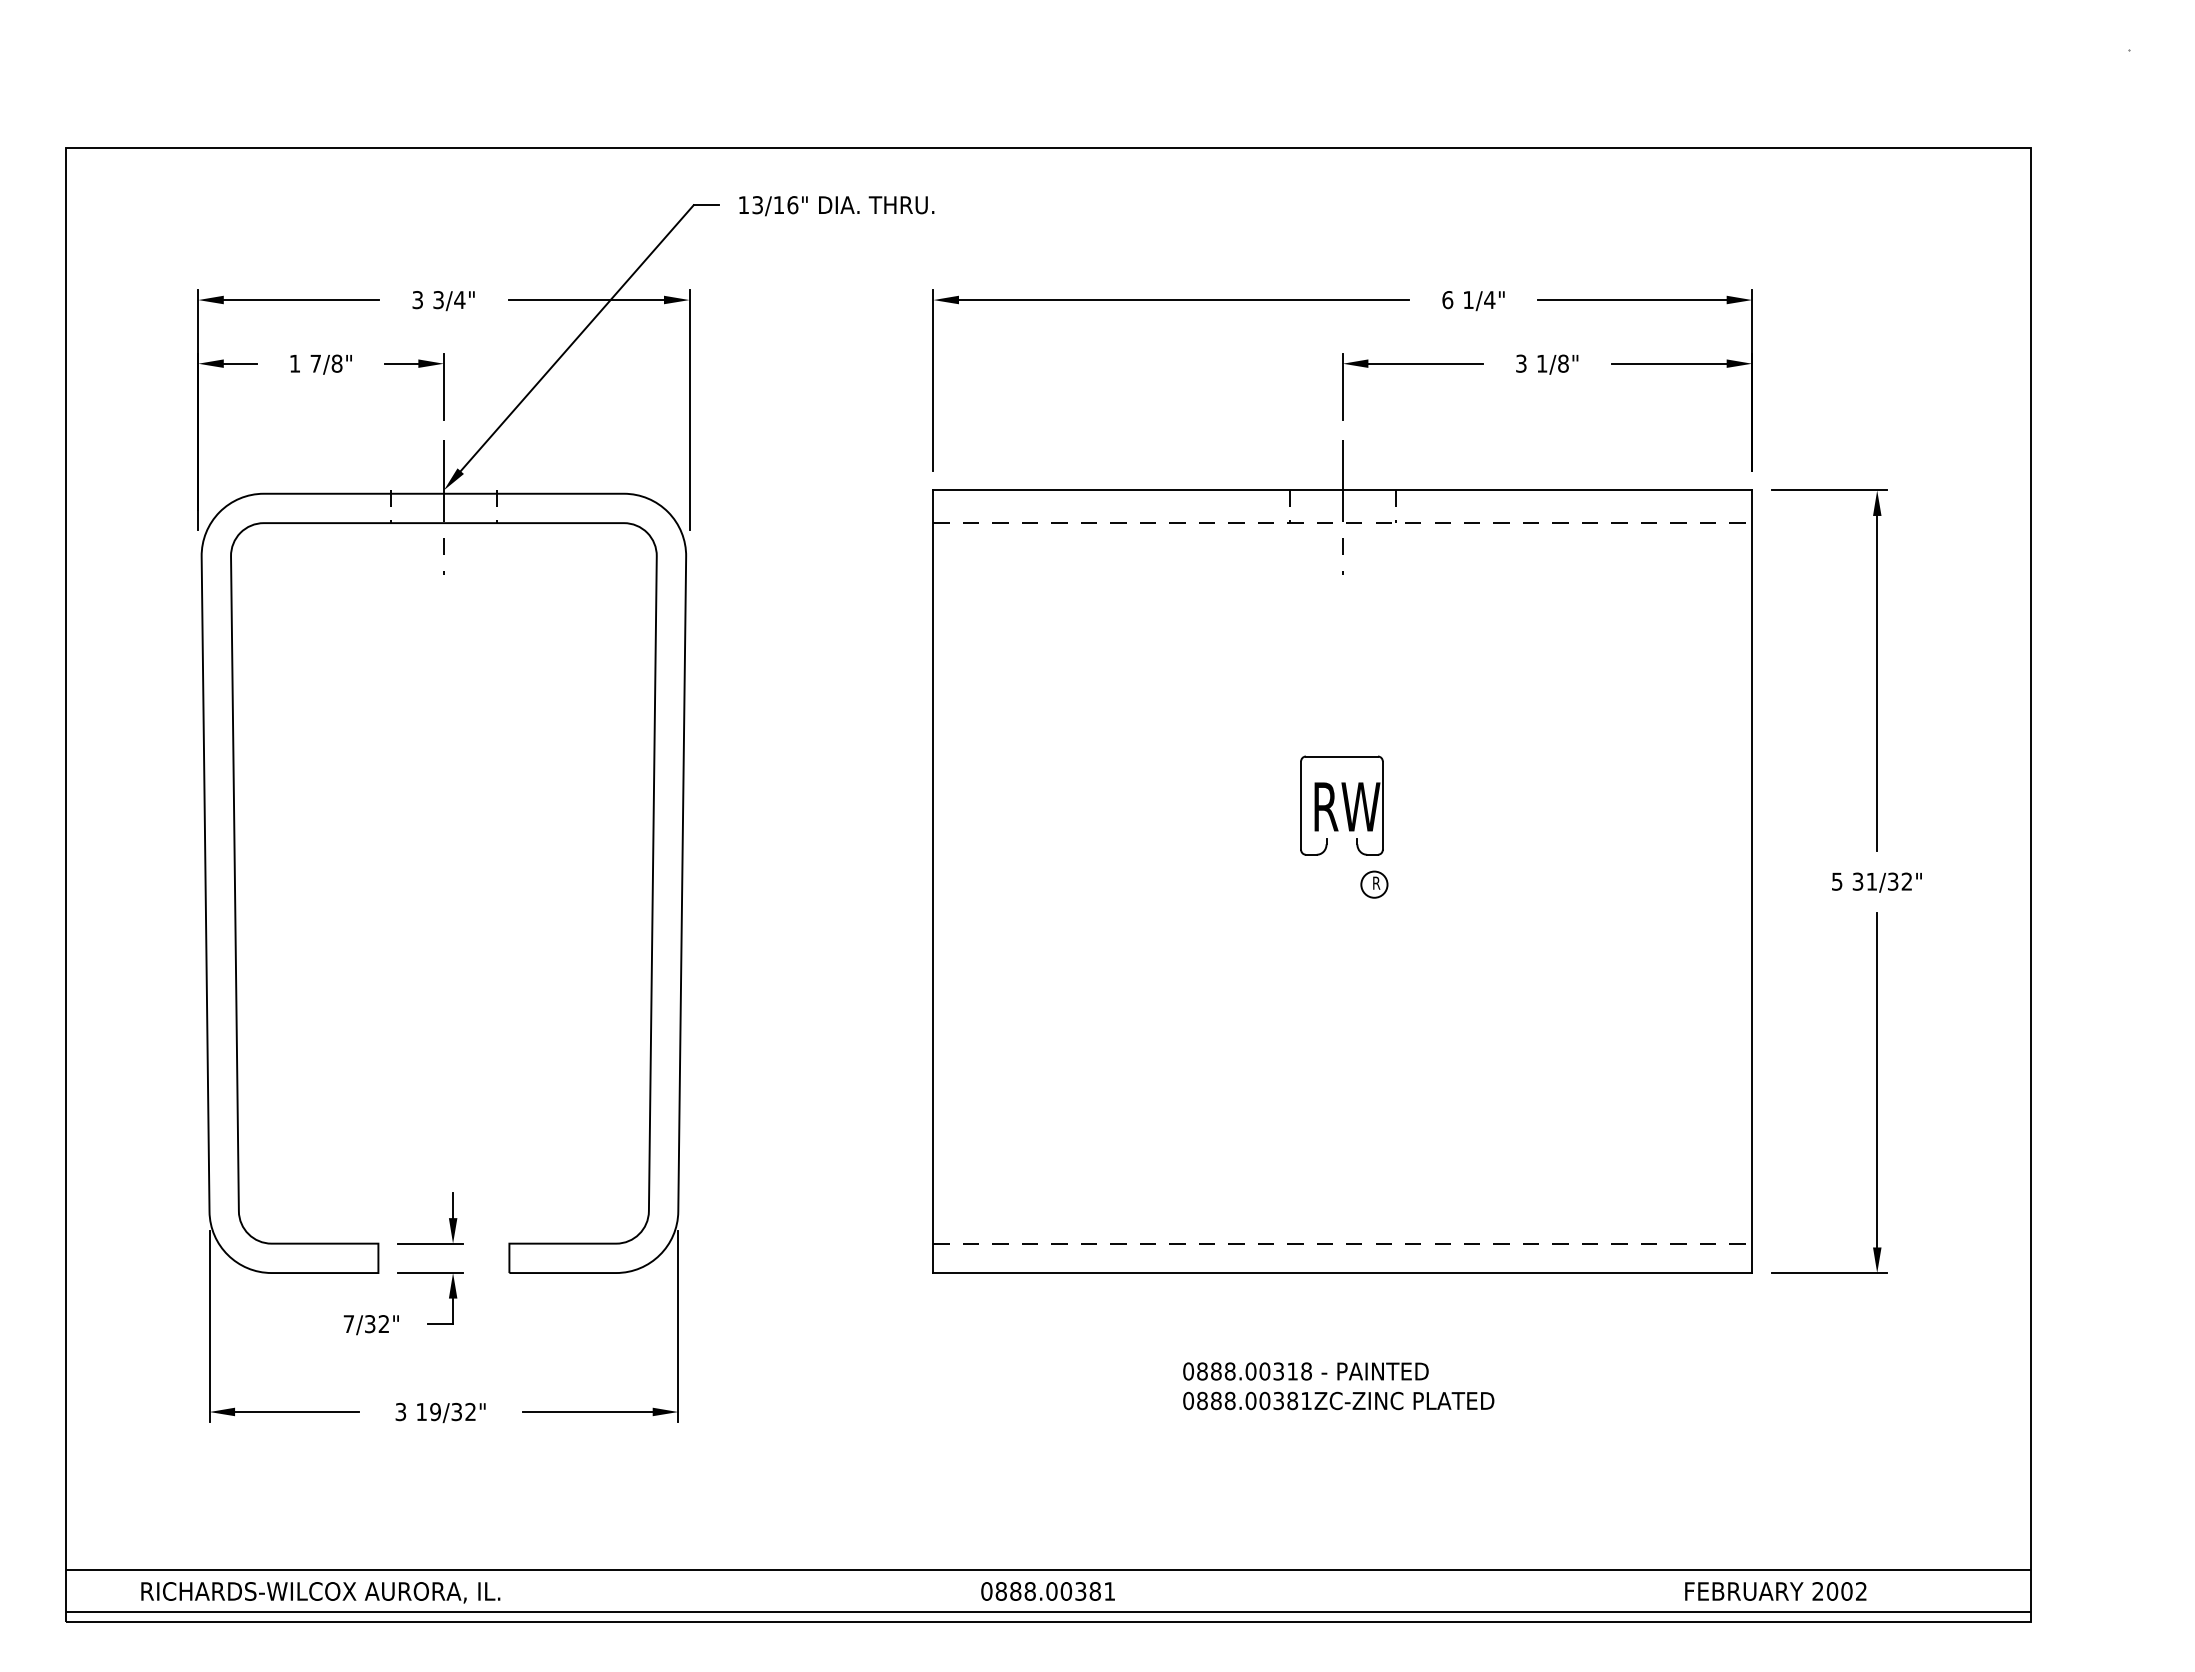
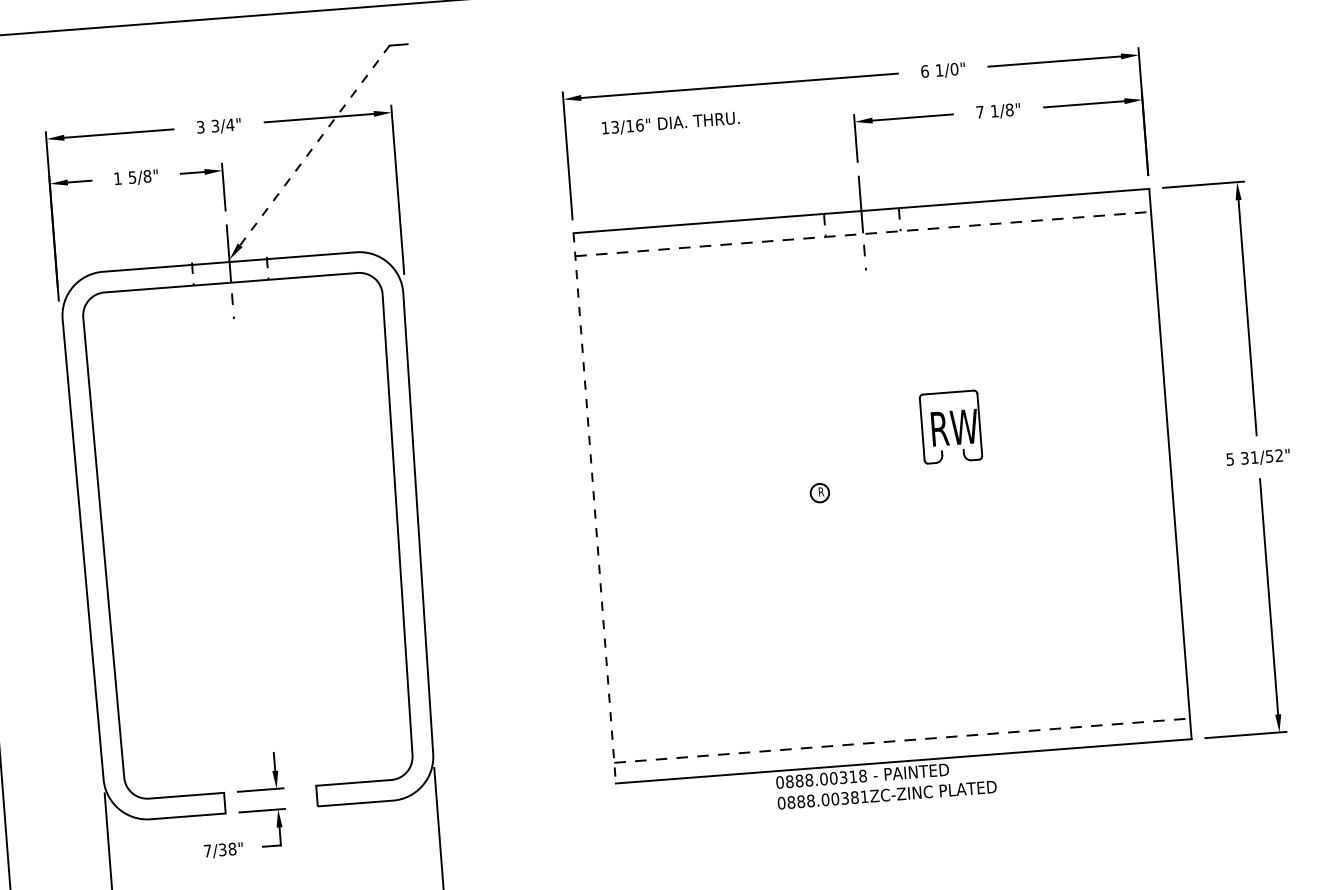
text: (836, 206) -> (670, 123), moved
text: (1489, 300) -> (954, 69), 1/4" -> 1/0"
line: (577, 338) -> (315, 145), solid -> dashed
text: (315, 363) -> (132, 177), 7/8" -> 5/8"
text: (1521, 363) -> (980, 112), 3 -> 7
part: (1341, 805) -> (950, 427), moved
text: (1893, 881) -> (1269, 456), 31/32" -> 31/52"
line: (933, 882) -> (594, 508), solid -> dashed
part: (1374, 884) -> (819, 492), moved
text: (383, 1324) -> (232, 849), 7/32" -> 7/38"
text: (1338, 1386) -> (886, 784), moved

